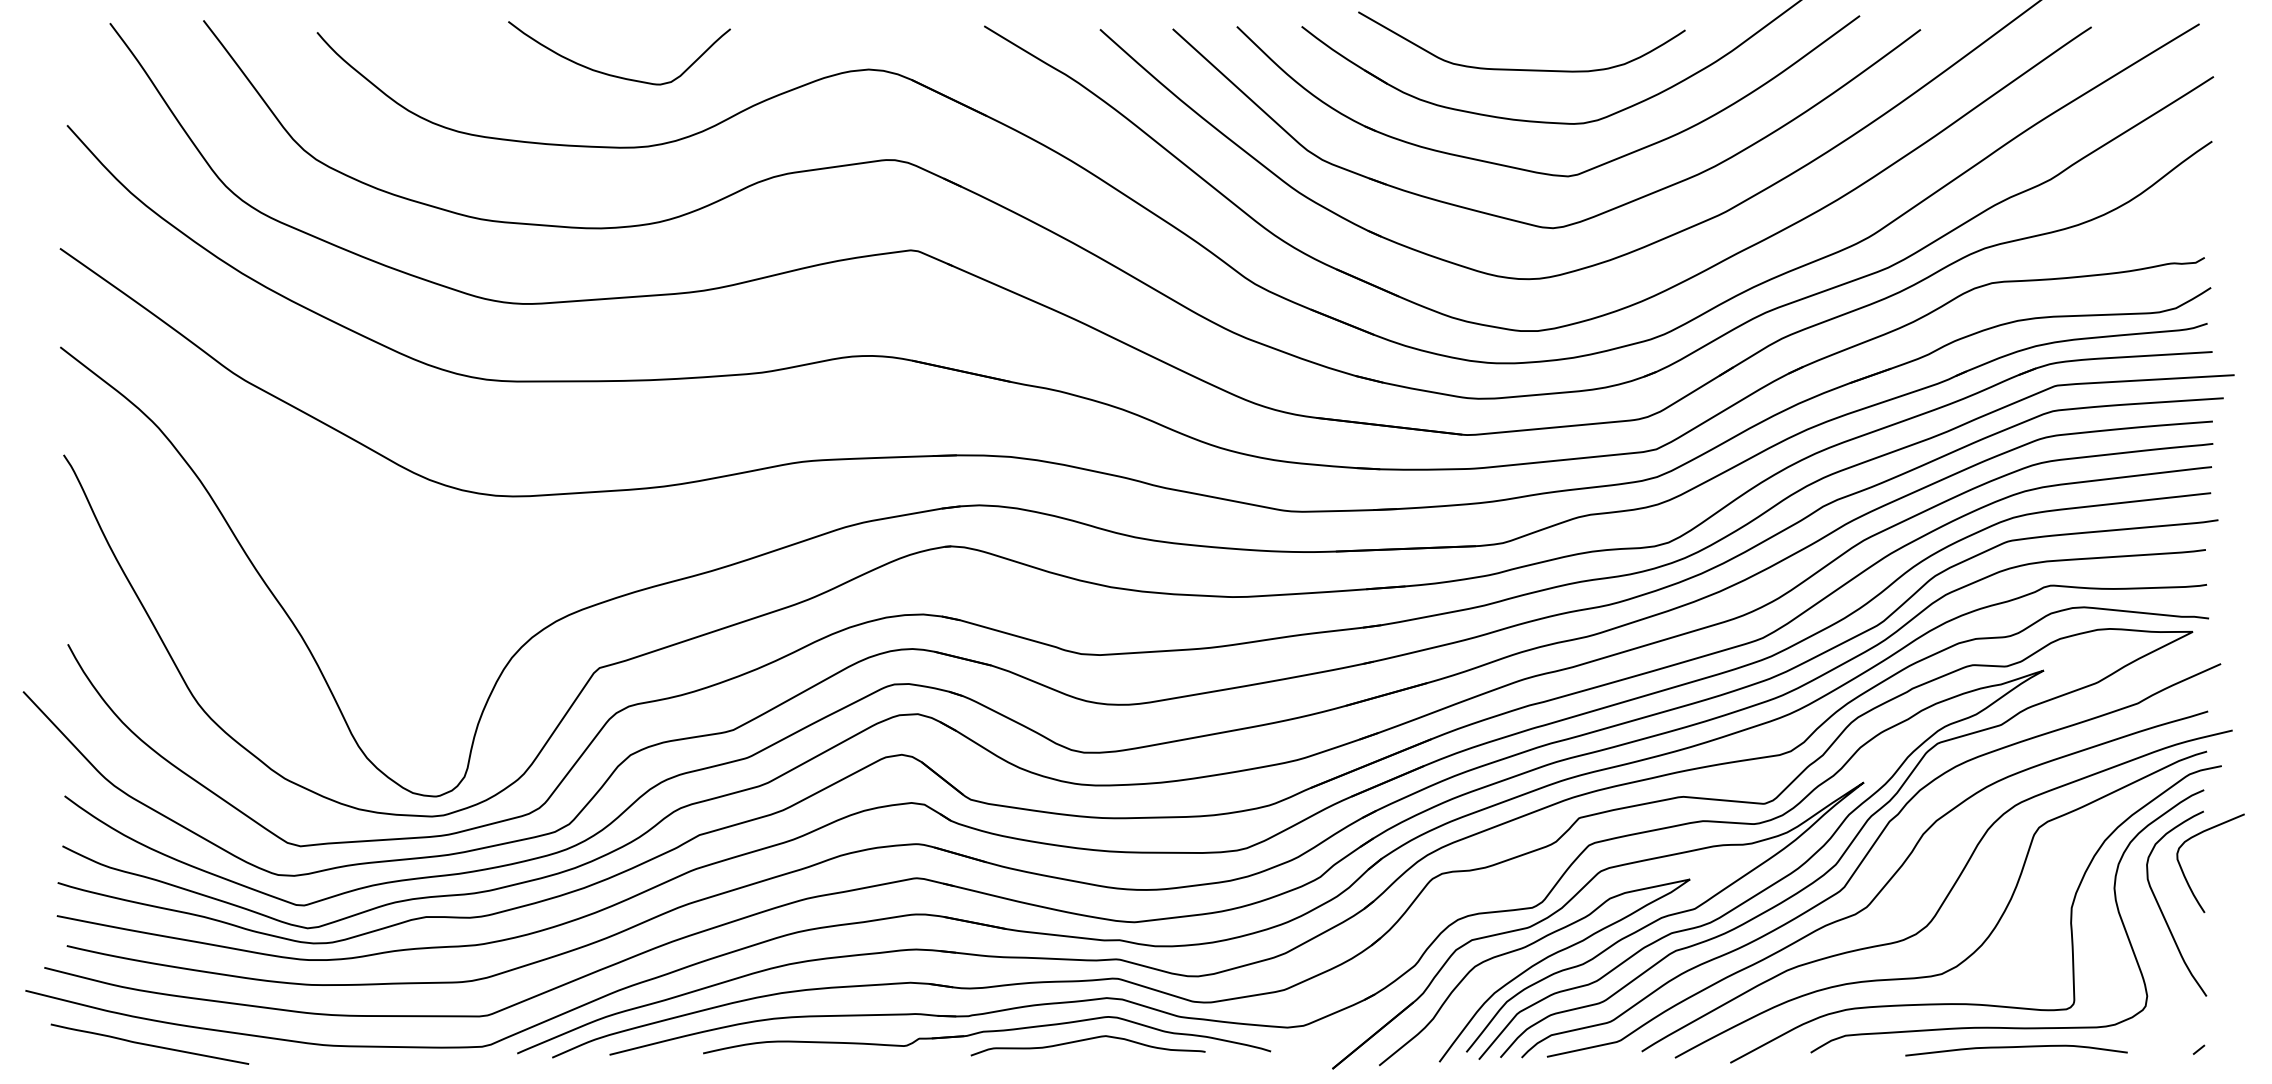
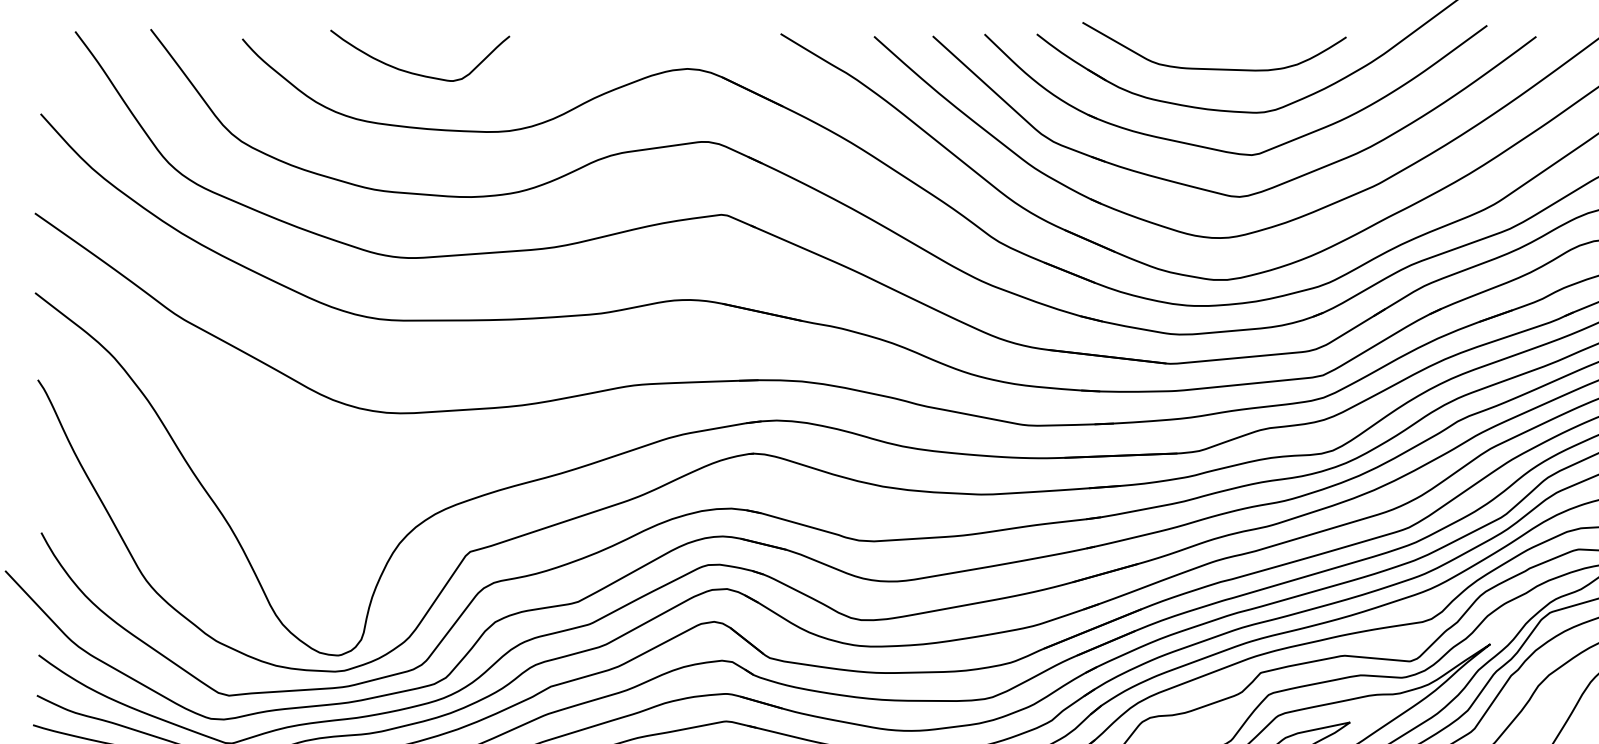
curve: (612, 74) -> (414, 72), moved

